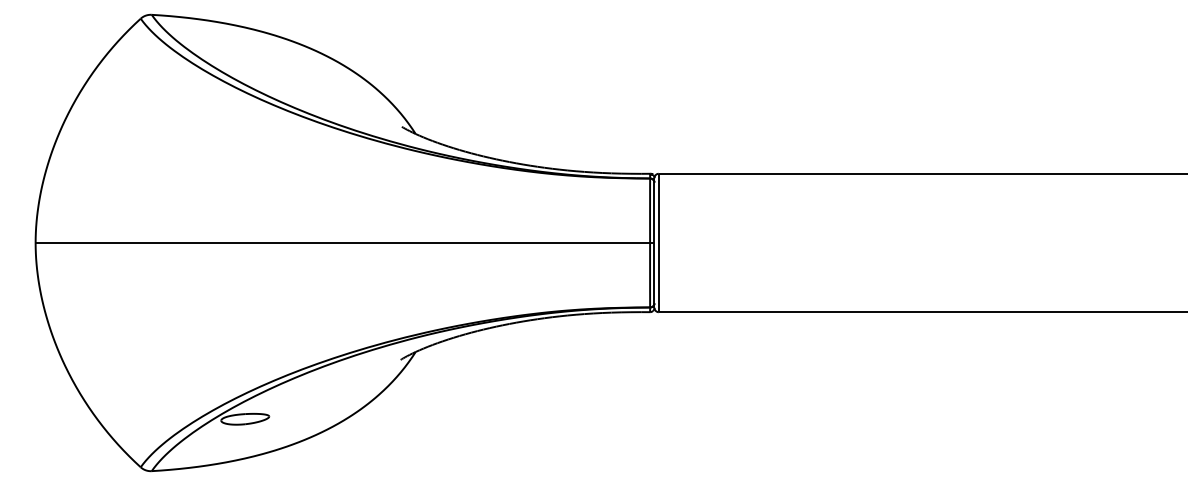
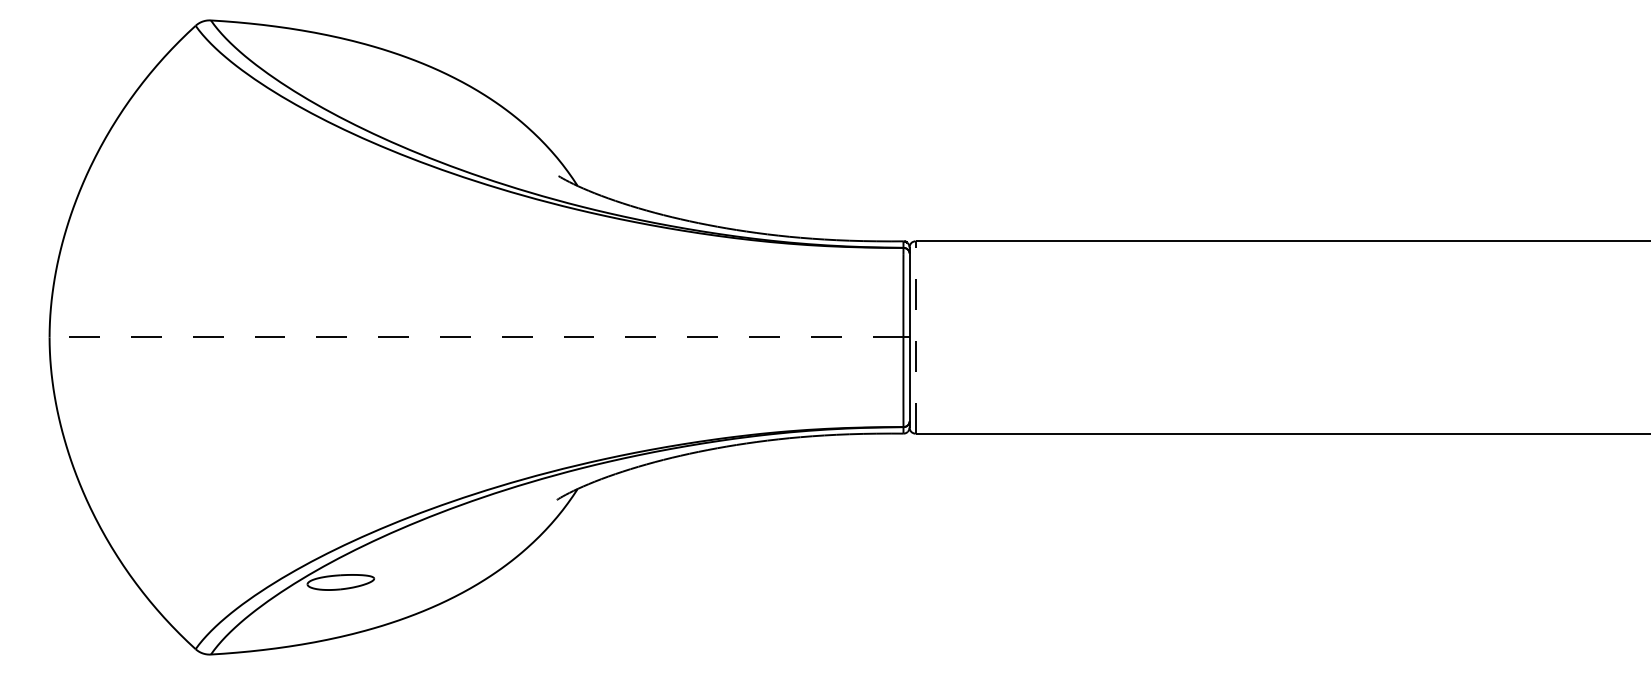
line: (658, 242) -> (915, 336), solid -> dashed
line: (342, 243) -> (476, 338), solid -> dashed

